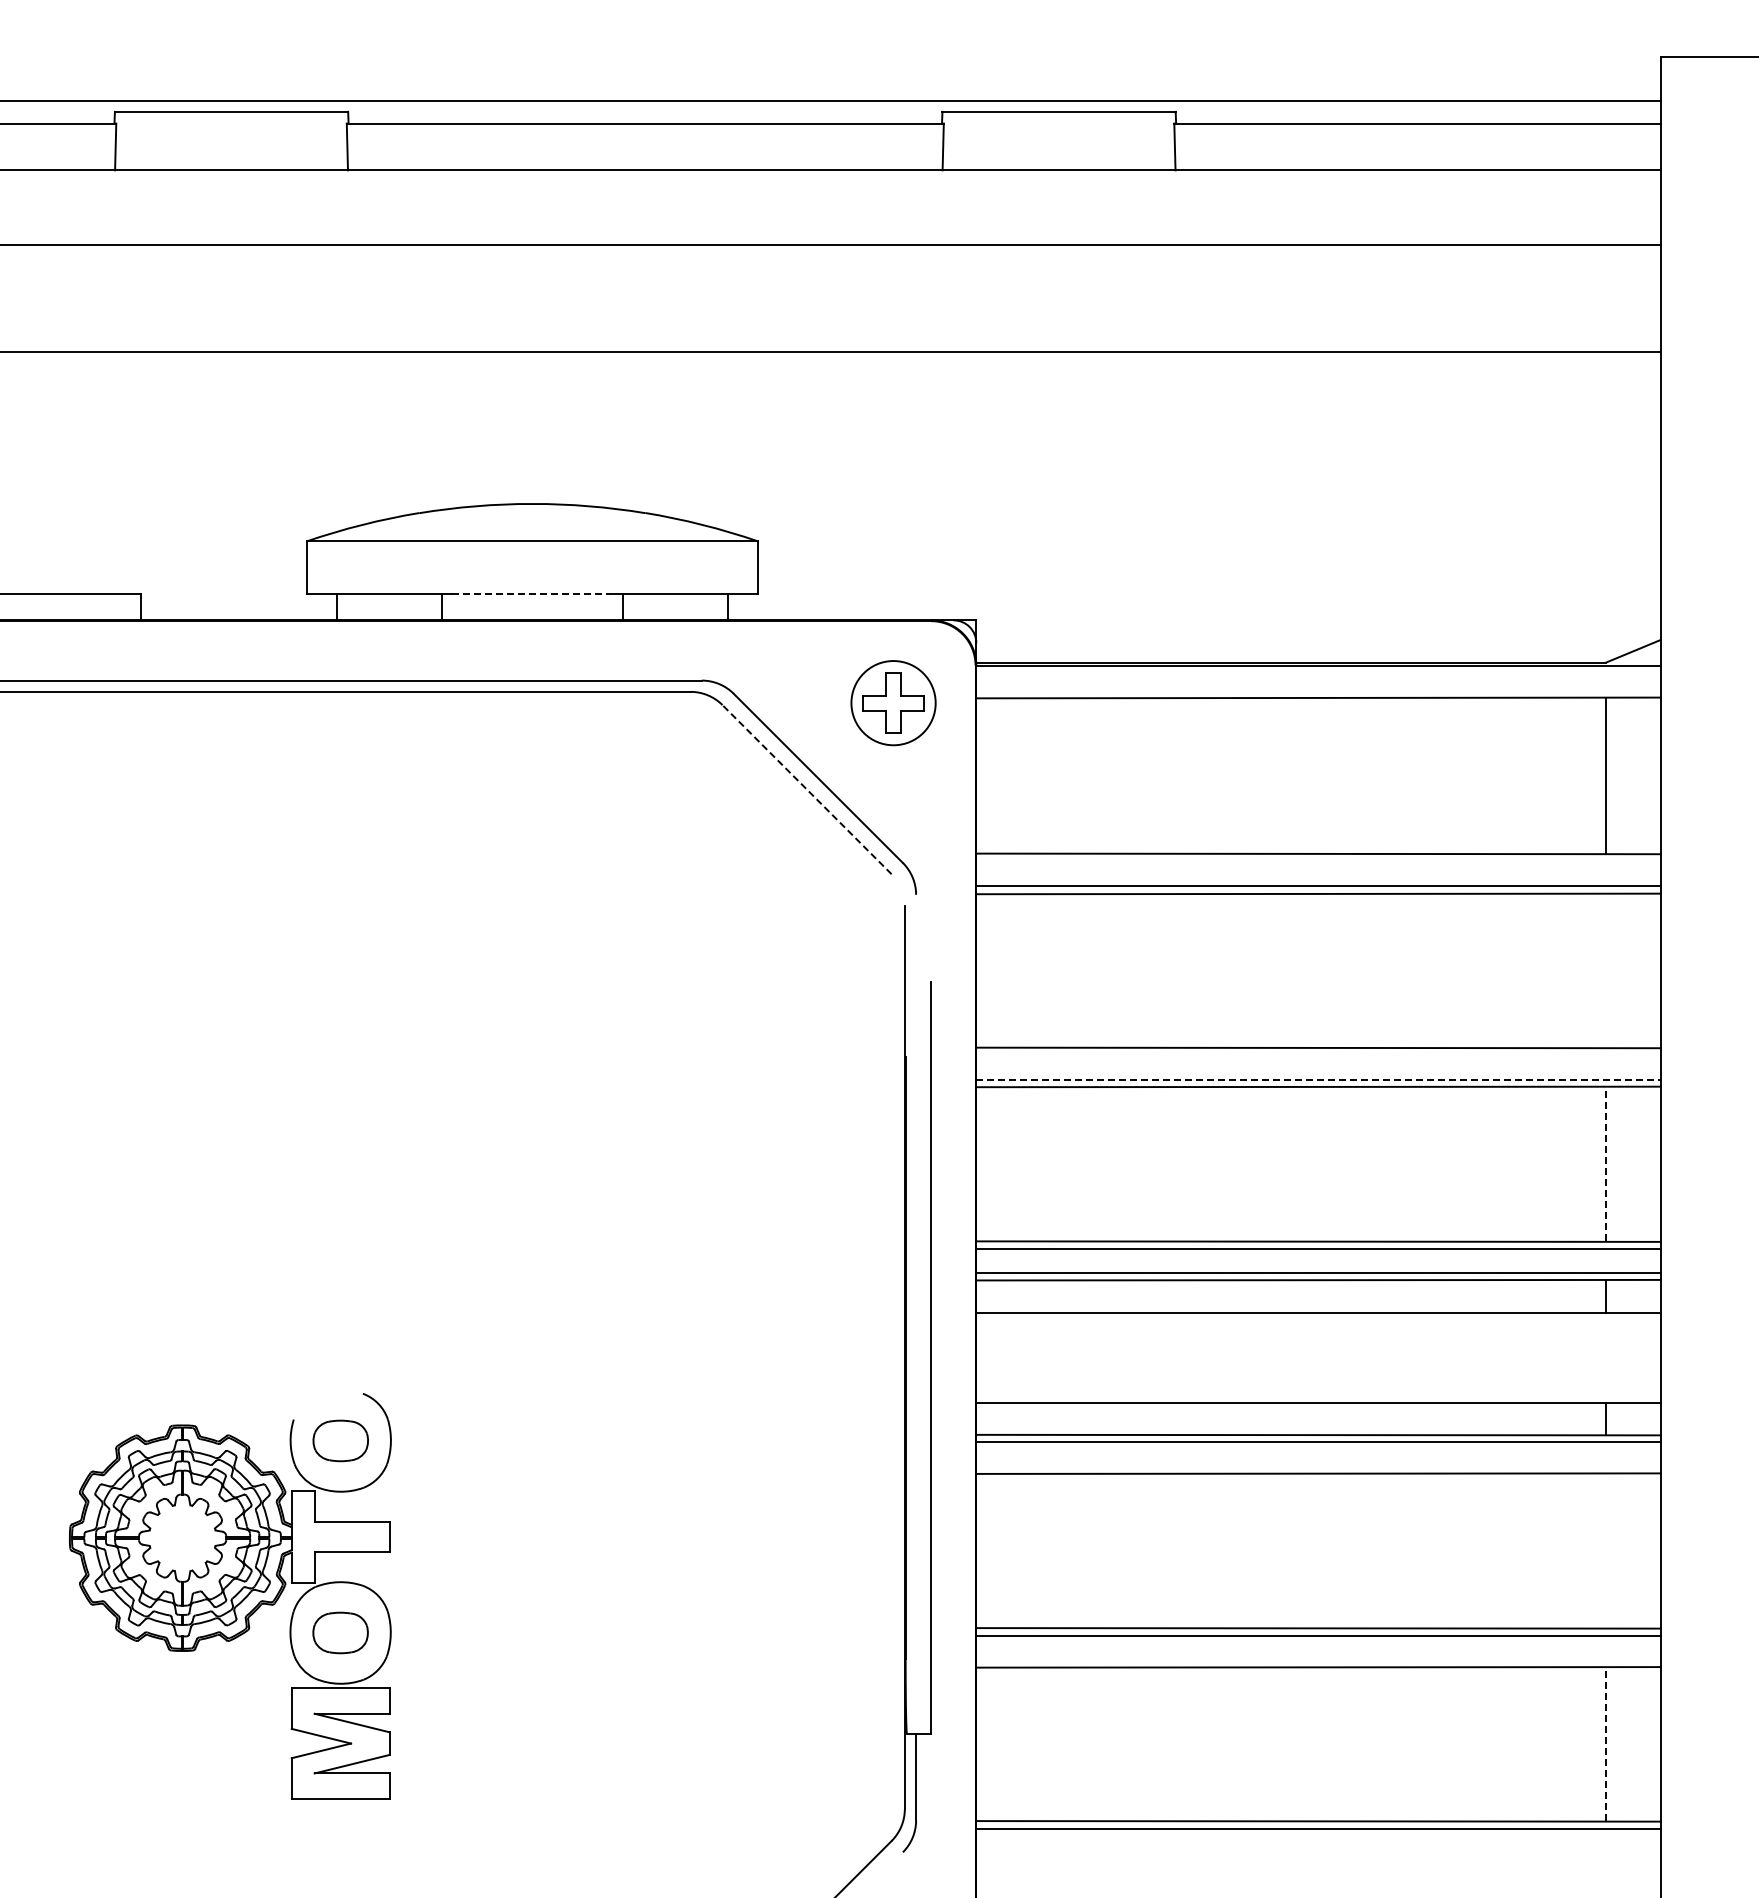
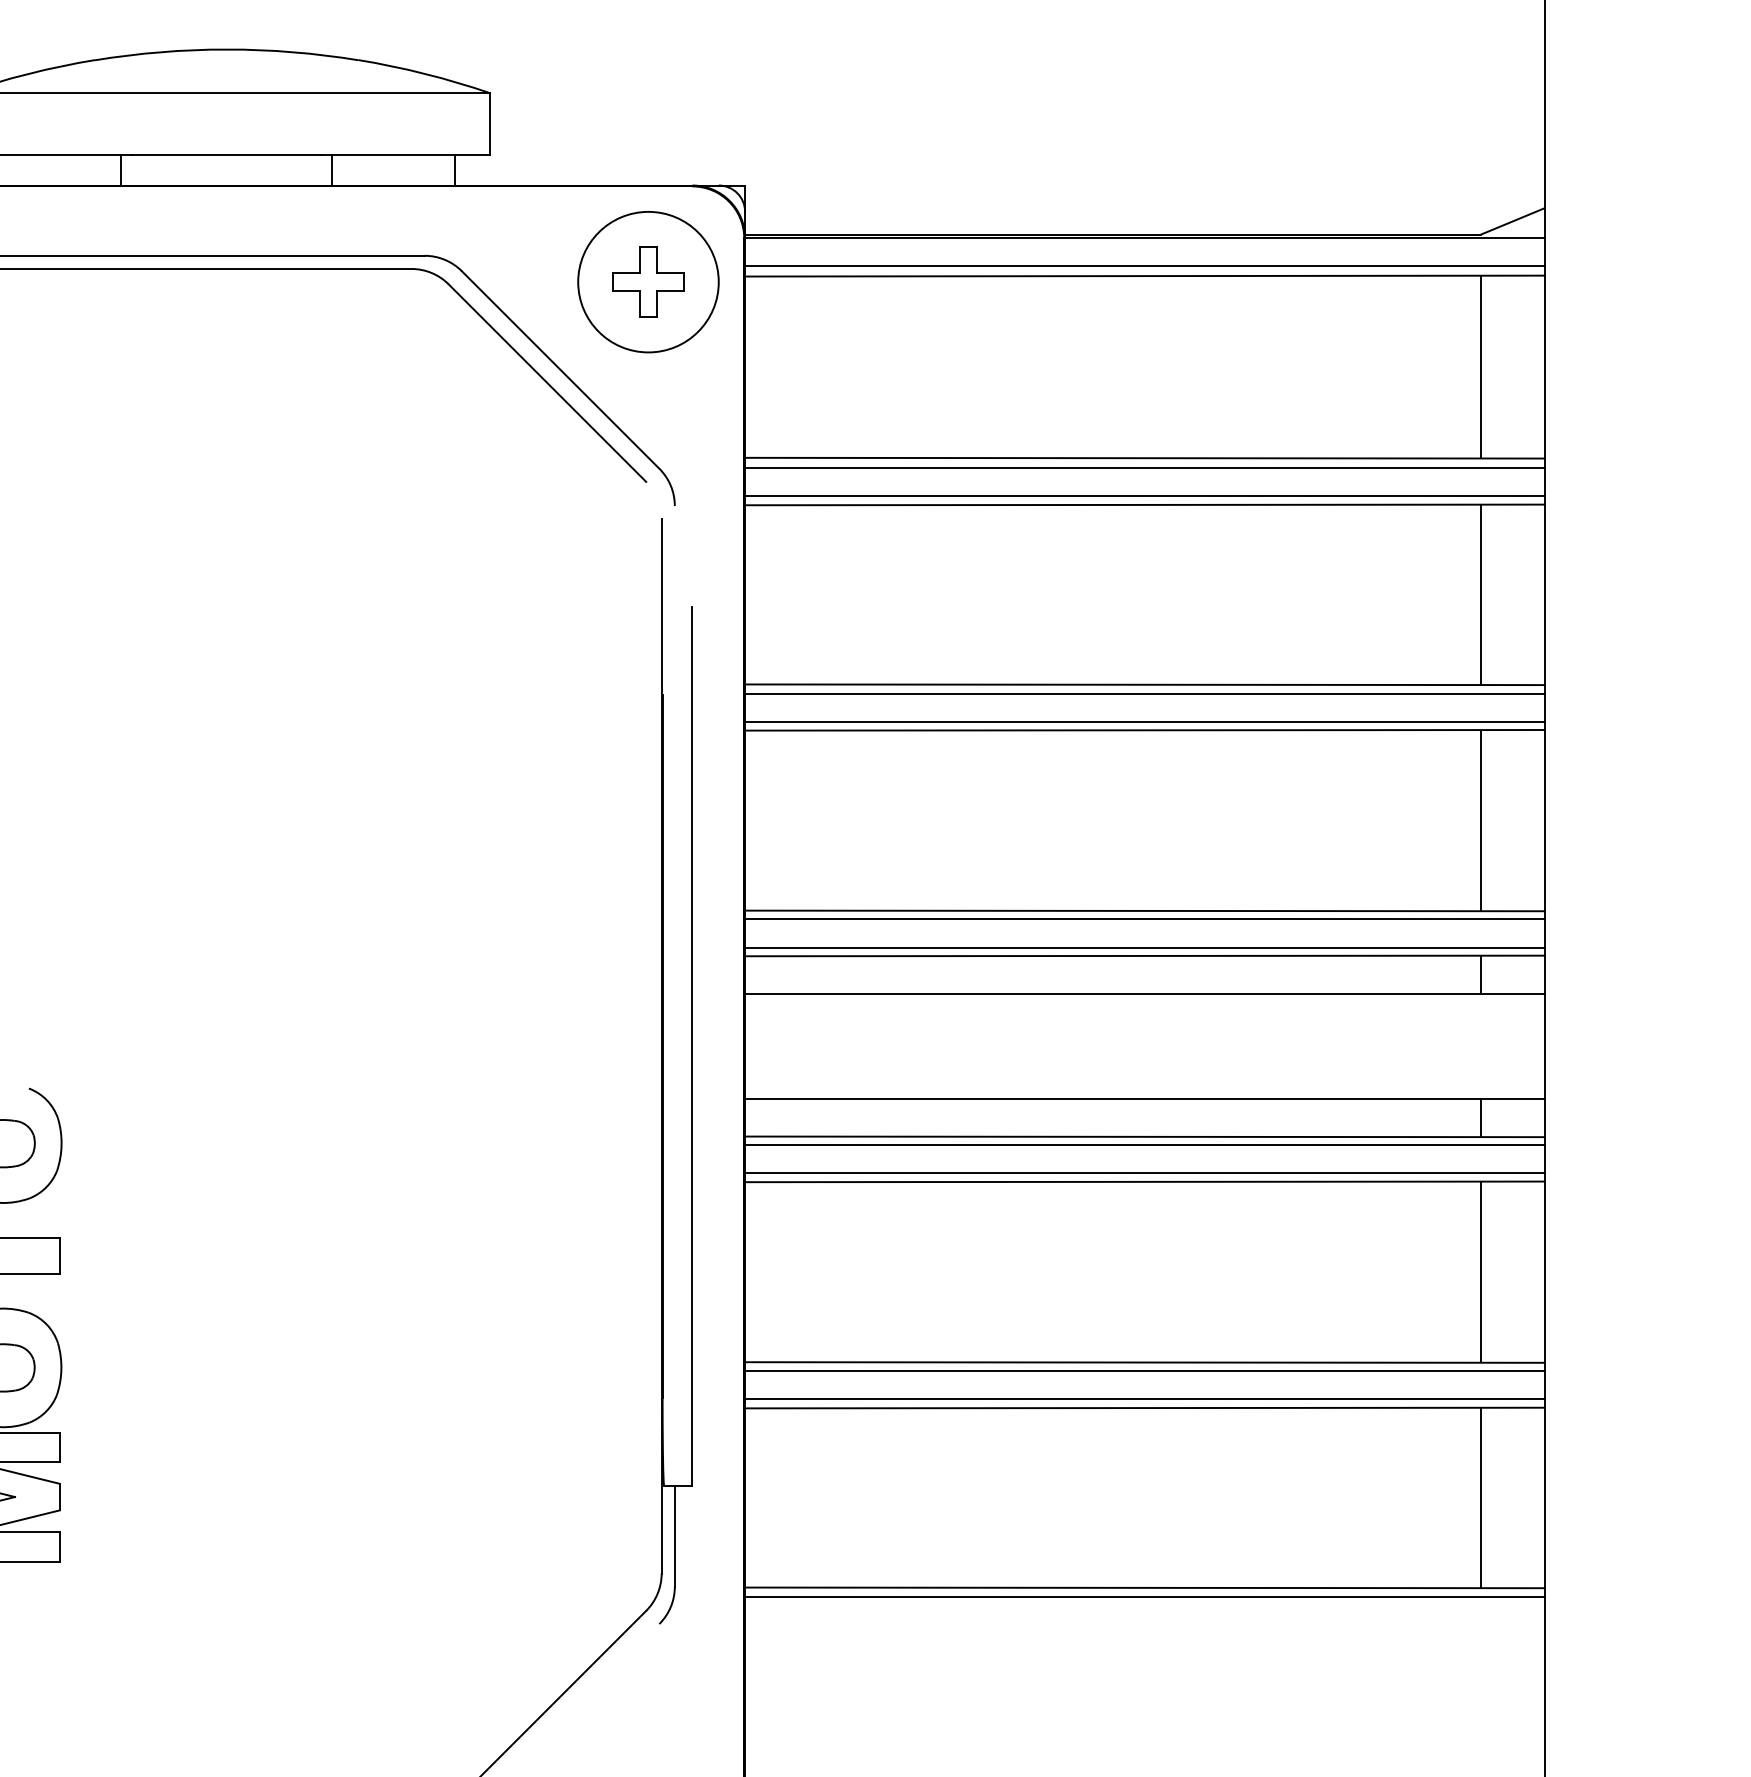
line: (533, 594) -> (228, 155), dashed -> solid
line: (1318, 689) -> (1144, 266), added
circle: (893, 702) -> (648, 281), size x1.43
line: (807, 789) -> (547, 382), dashed -> solid
line: (1318, 862) -> (1144, 468), added
line: (1606, 970) -> (1480, 594), added
line: (1318, 1055) -> (1144, 693), added
line: (1319, 1079) -> (1145, 721), dashed -> solid
line: (1606, 1163) -> (1480, 819), dashed -> solid
line: (1318, 1466) -> (1144, 1173), added
line: (1606, 1550) -> (1480, 1271), added
line: (1318, 1659) -> (1144, 1398), added
line: (1606, 1744) -> (1480, 1498), dashed -> solid

